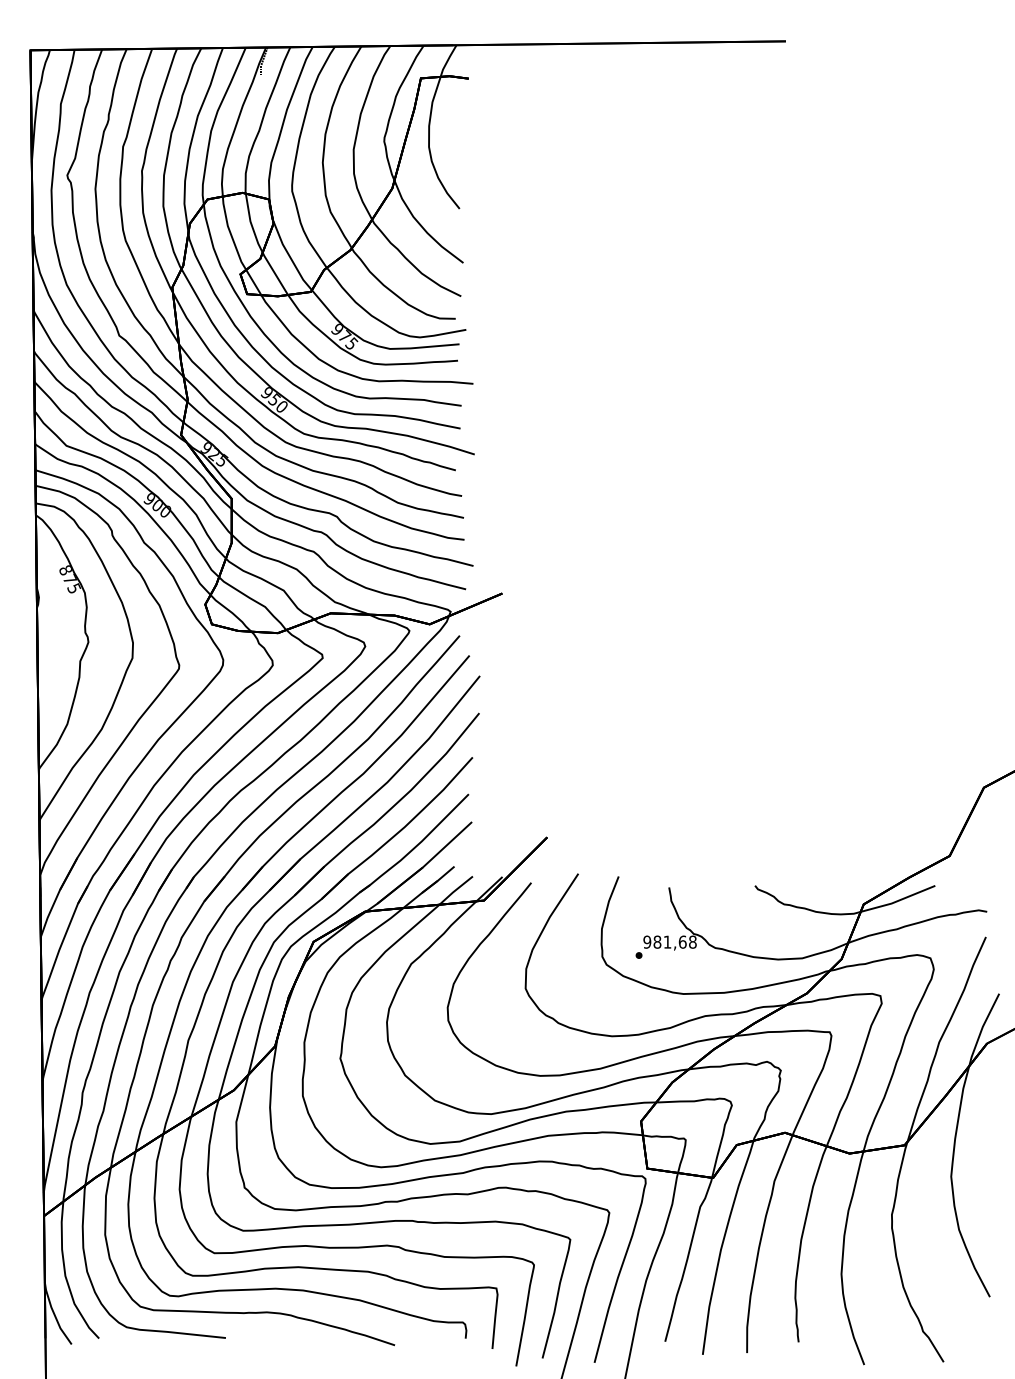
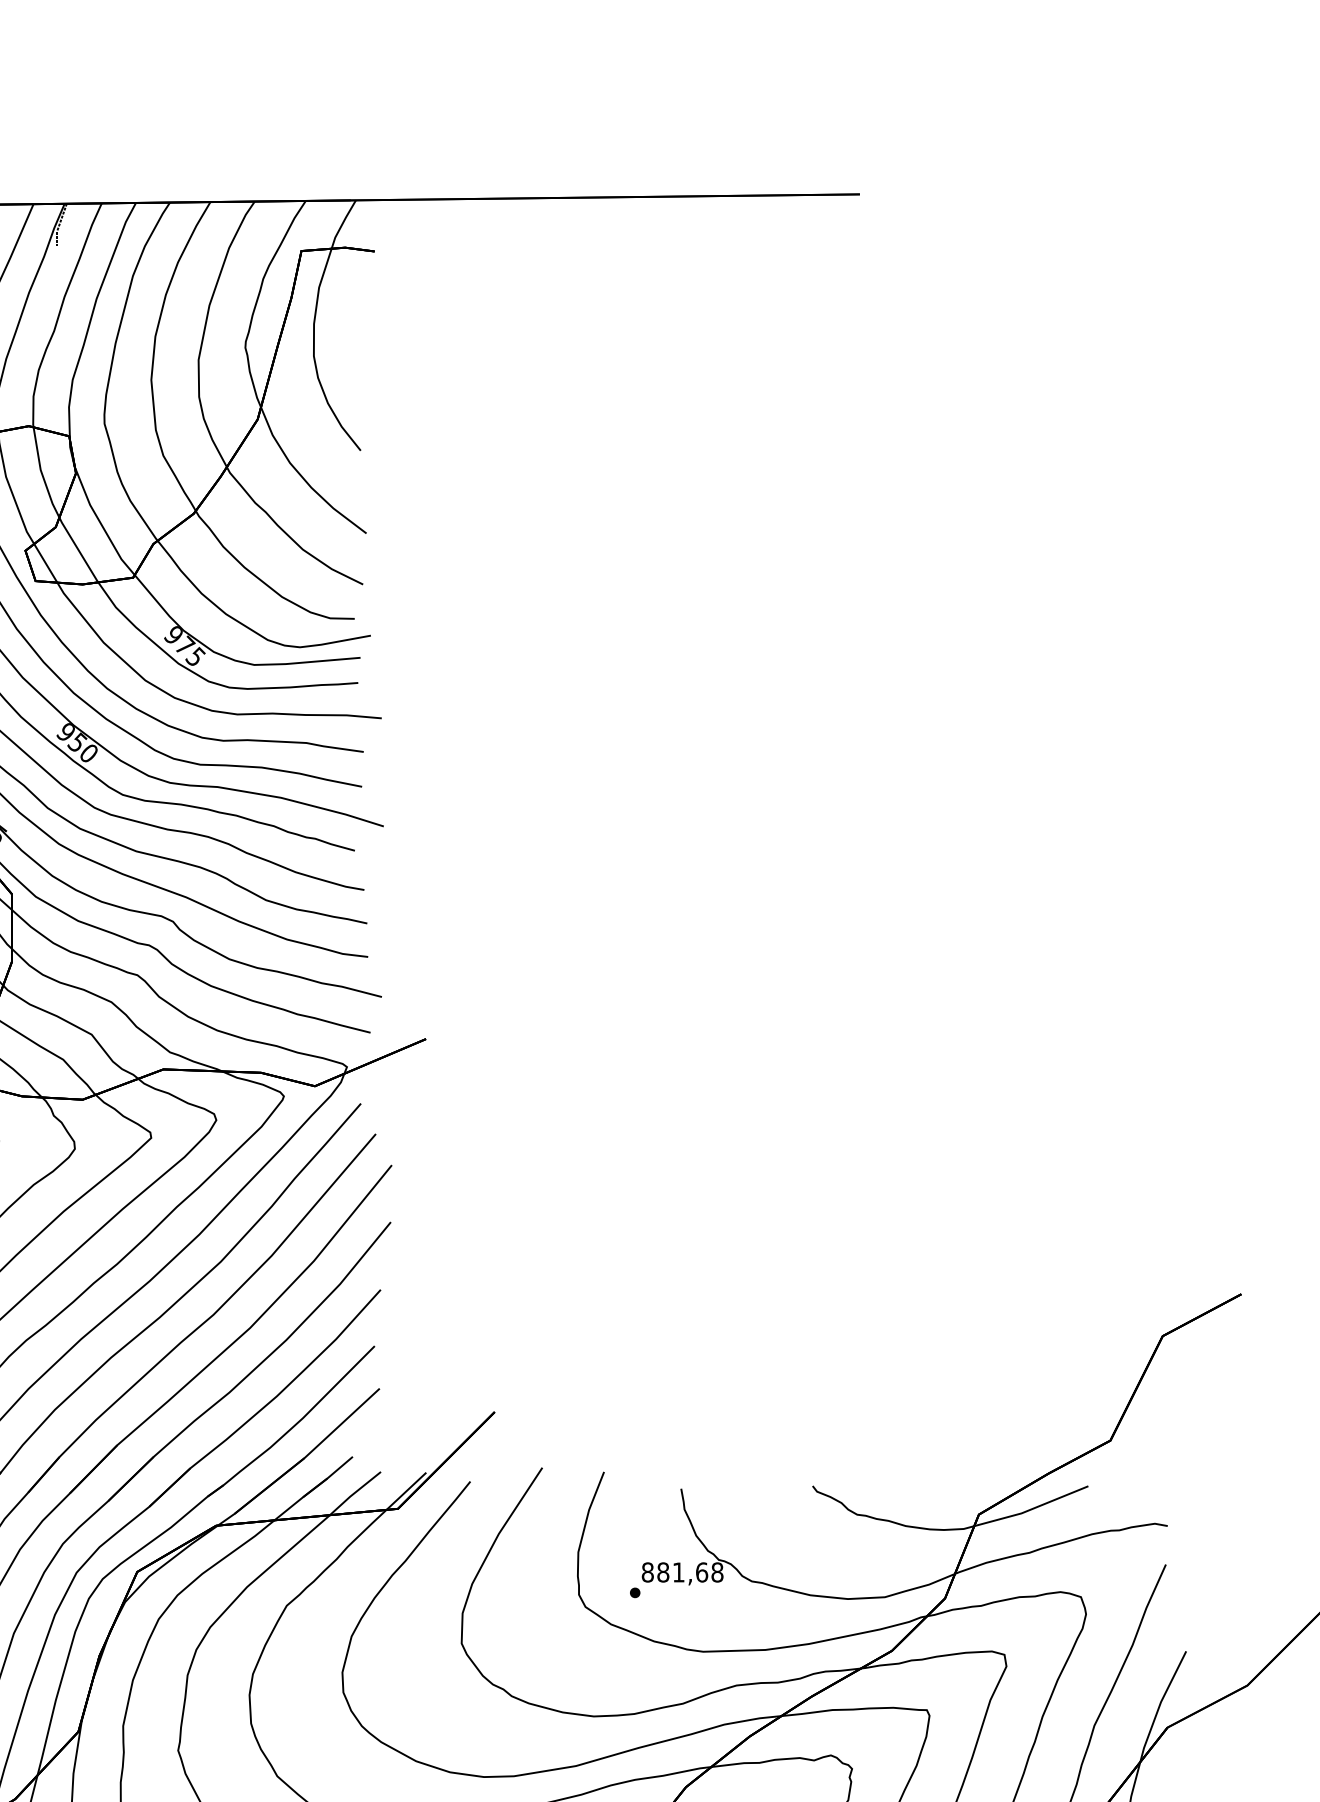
text: (647, 941) -> (648, 1571), 981,68 -> 881,68

